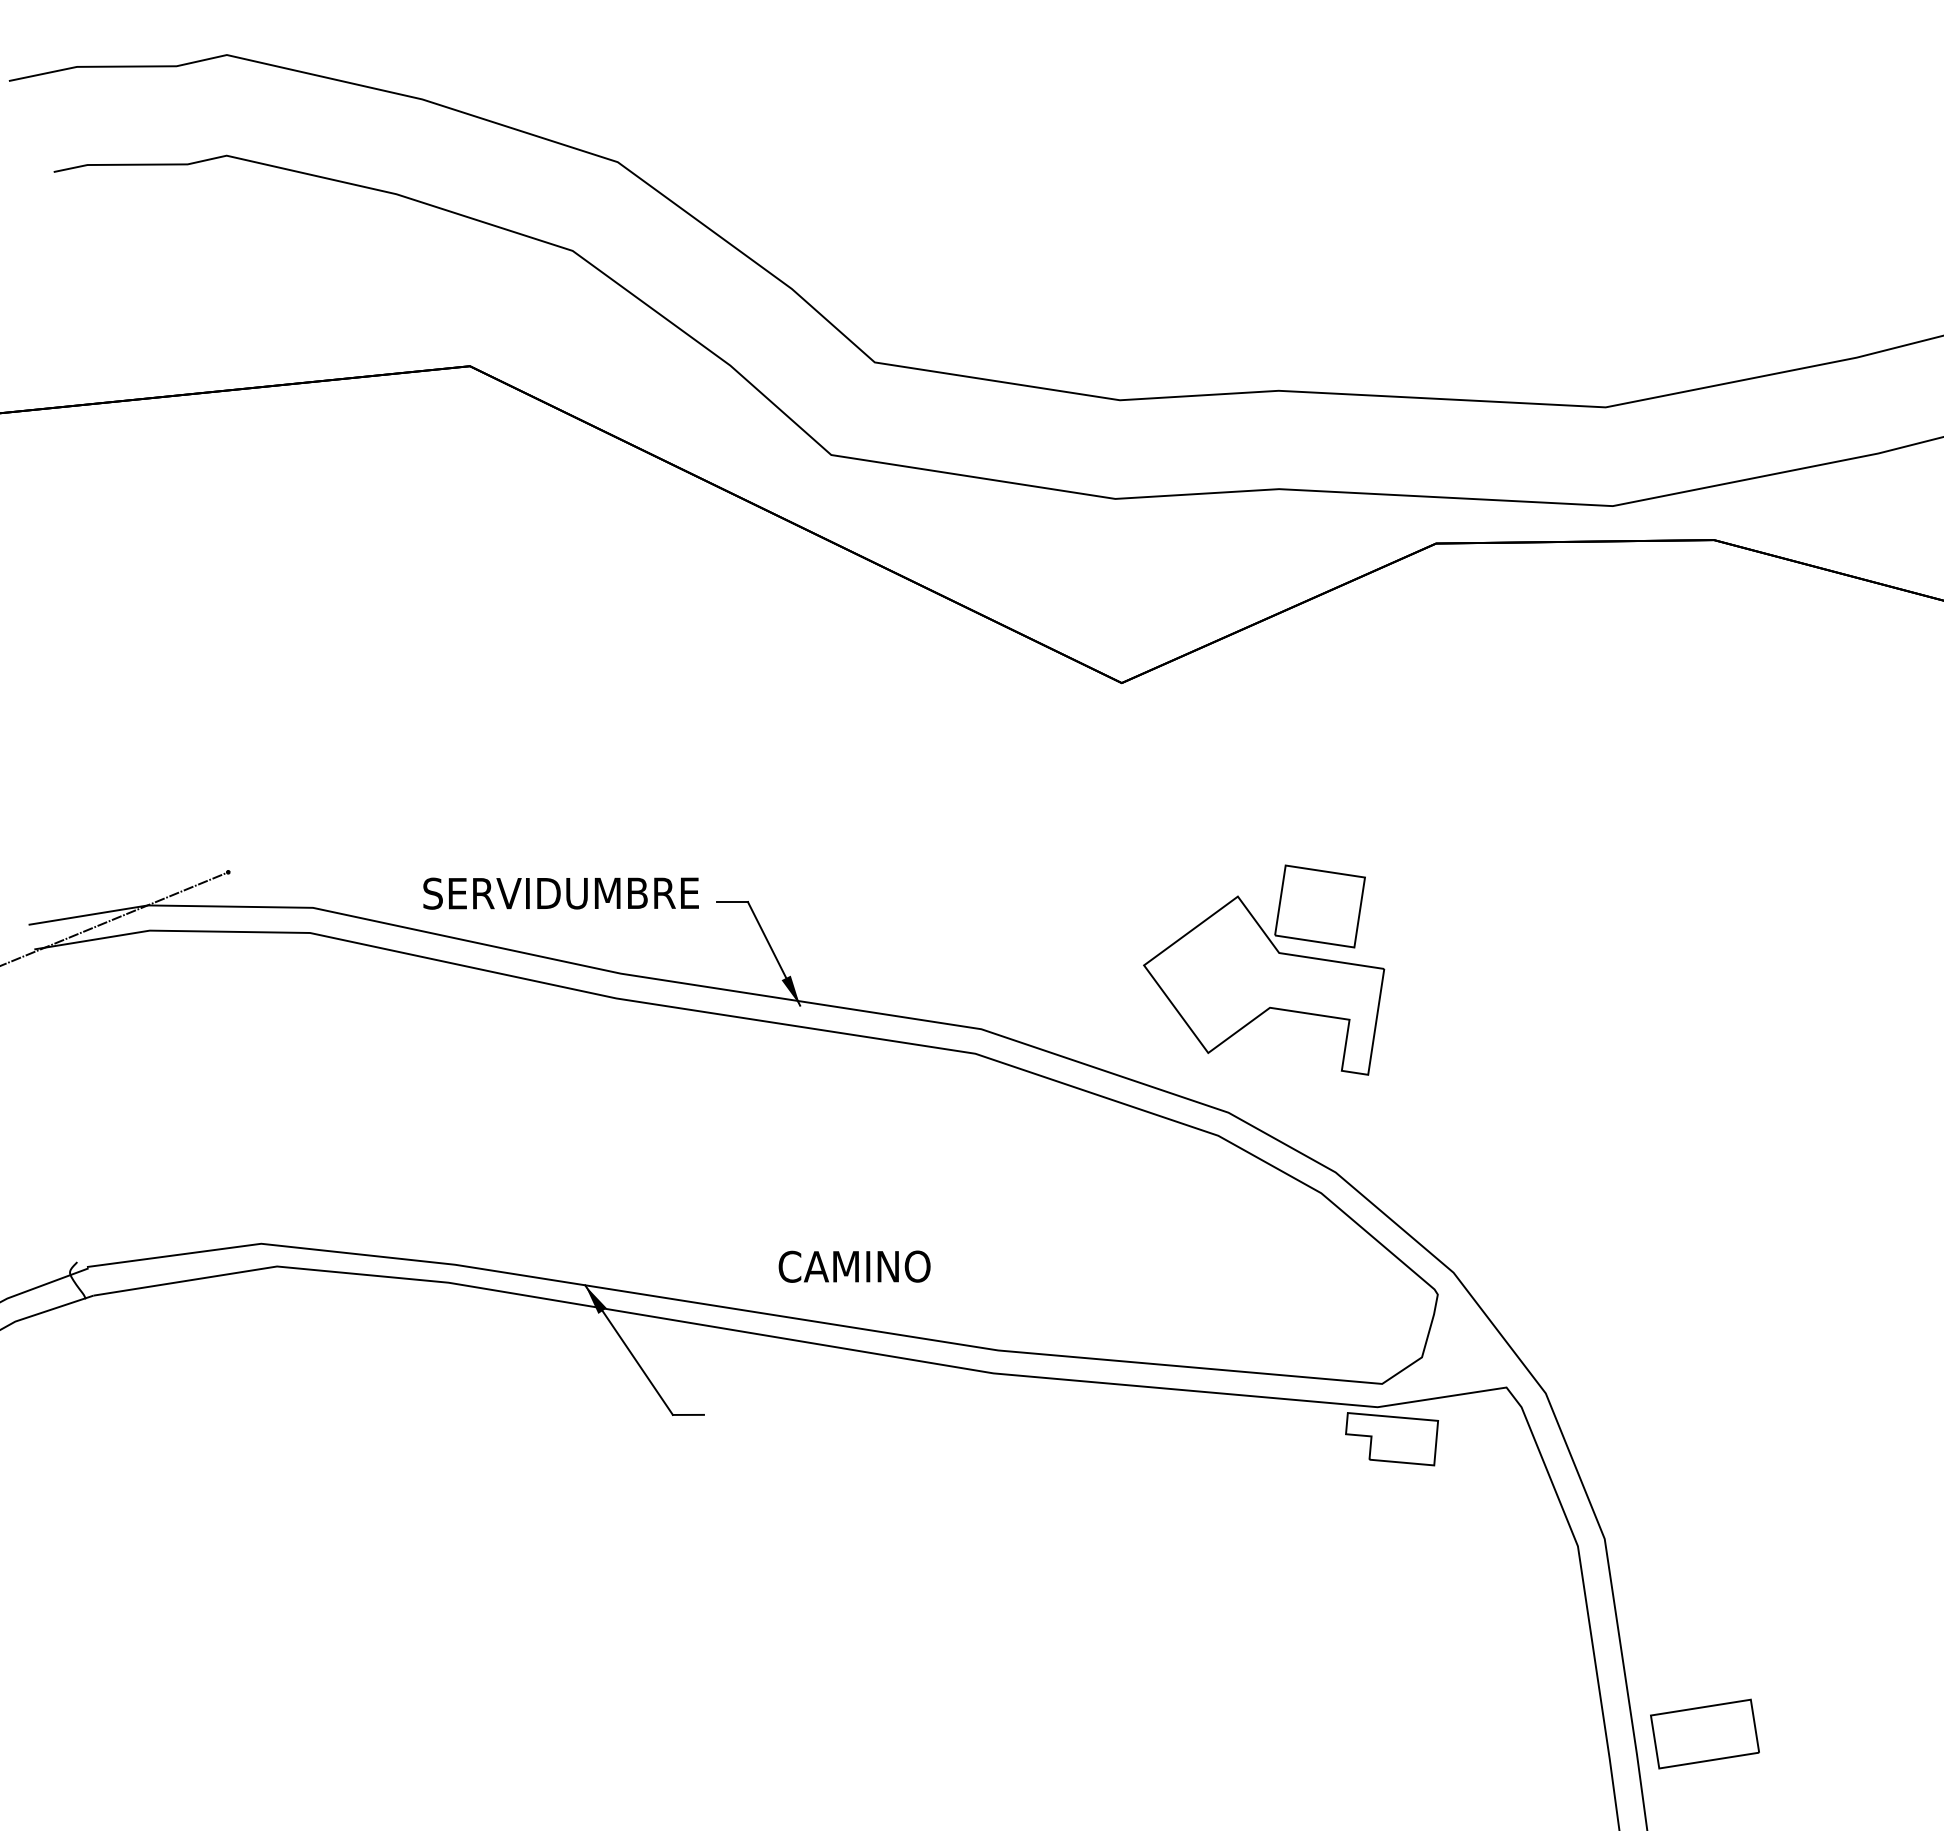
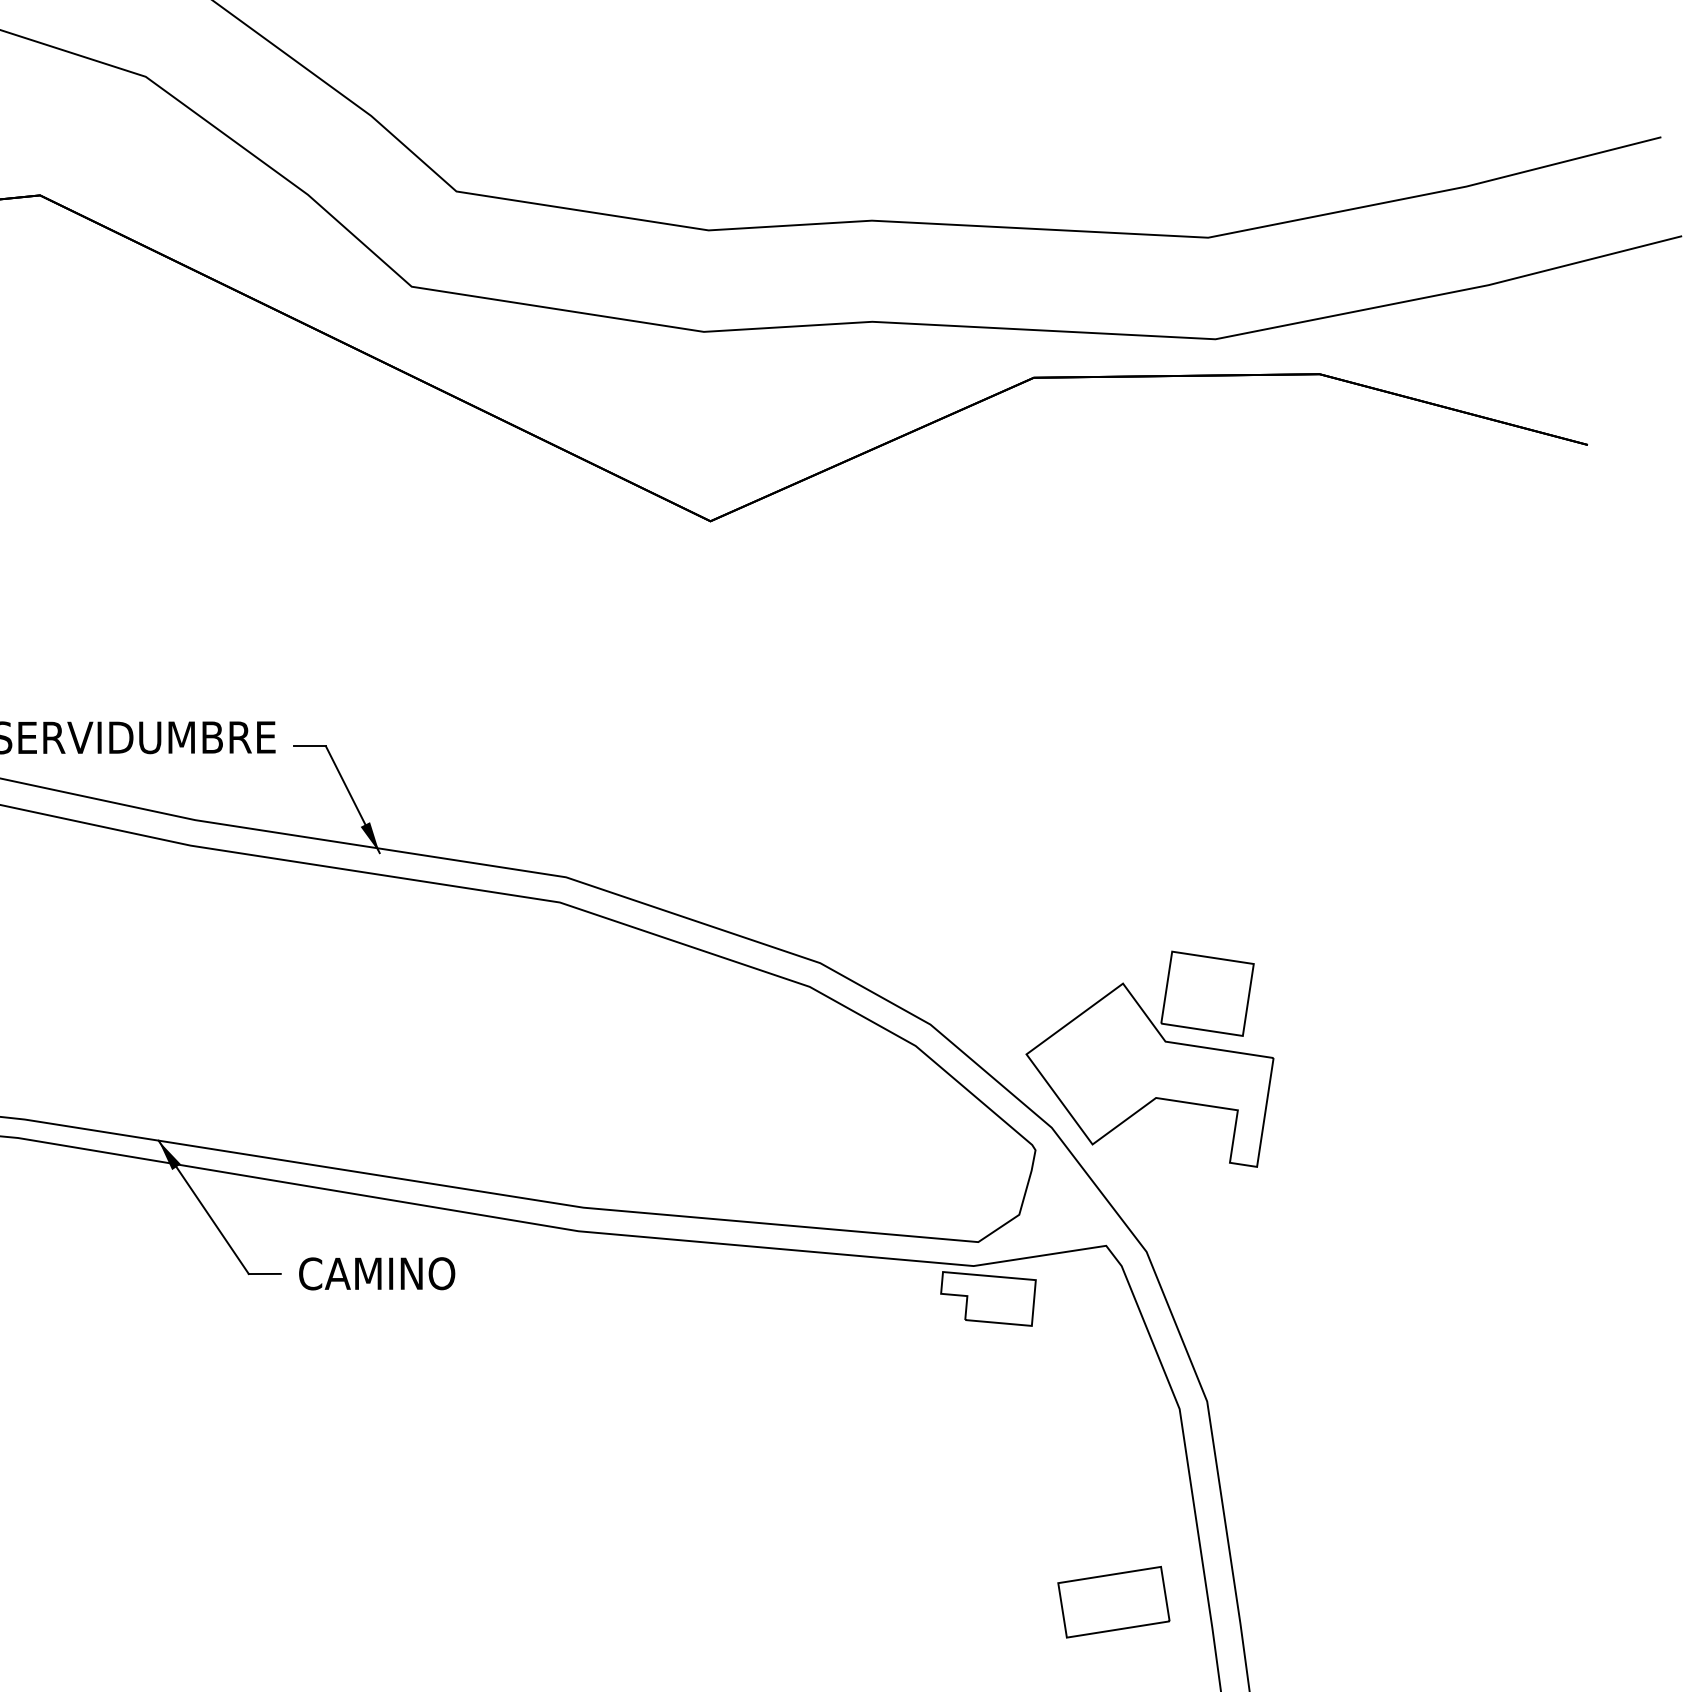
part: (1264, 969) -> (1150, 1058), moved
text: (854, 1266) -> (376, 1273), moved
part: (1704, 1733) -> (1113, 1601), moved

